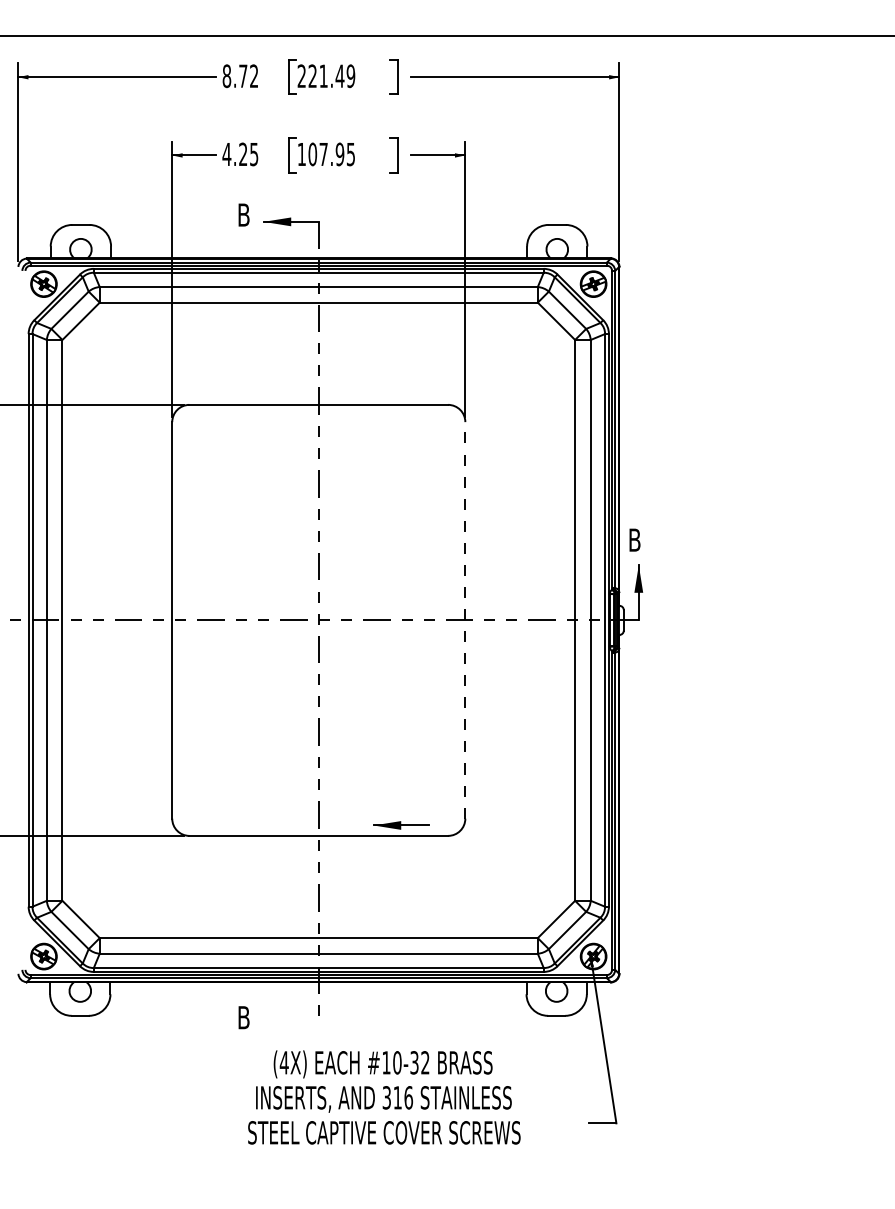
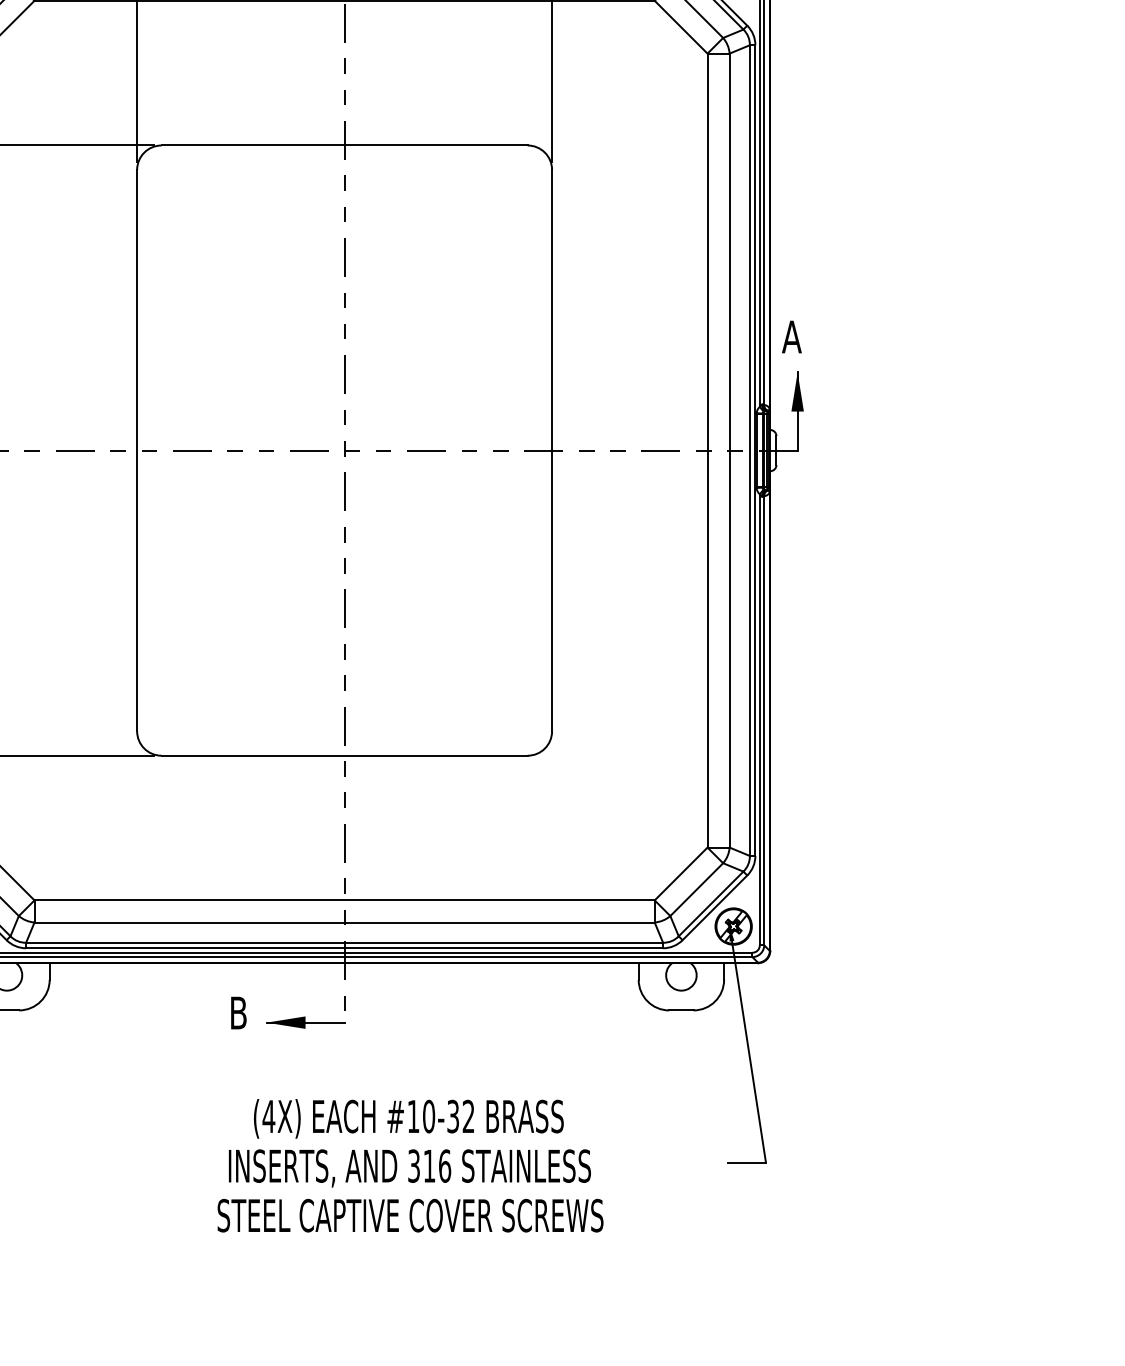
text: (634, 539) -> (791, 336), B -> A
line: (465, 619) -> (552, 449), dashed -> solid
part: (401, 825) -> (305, 1022), moved
text: (384, 1097) -> (410, 1165), moved

